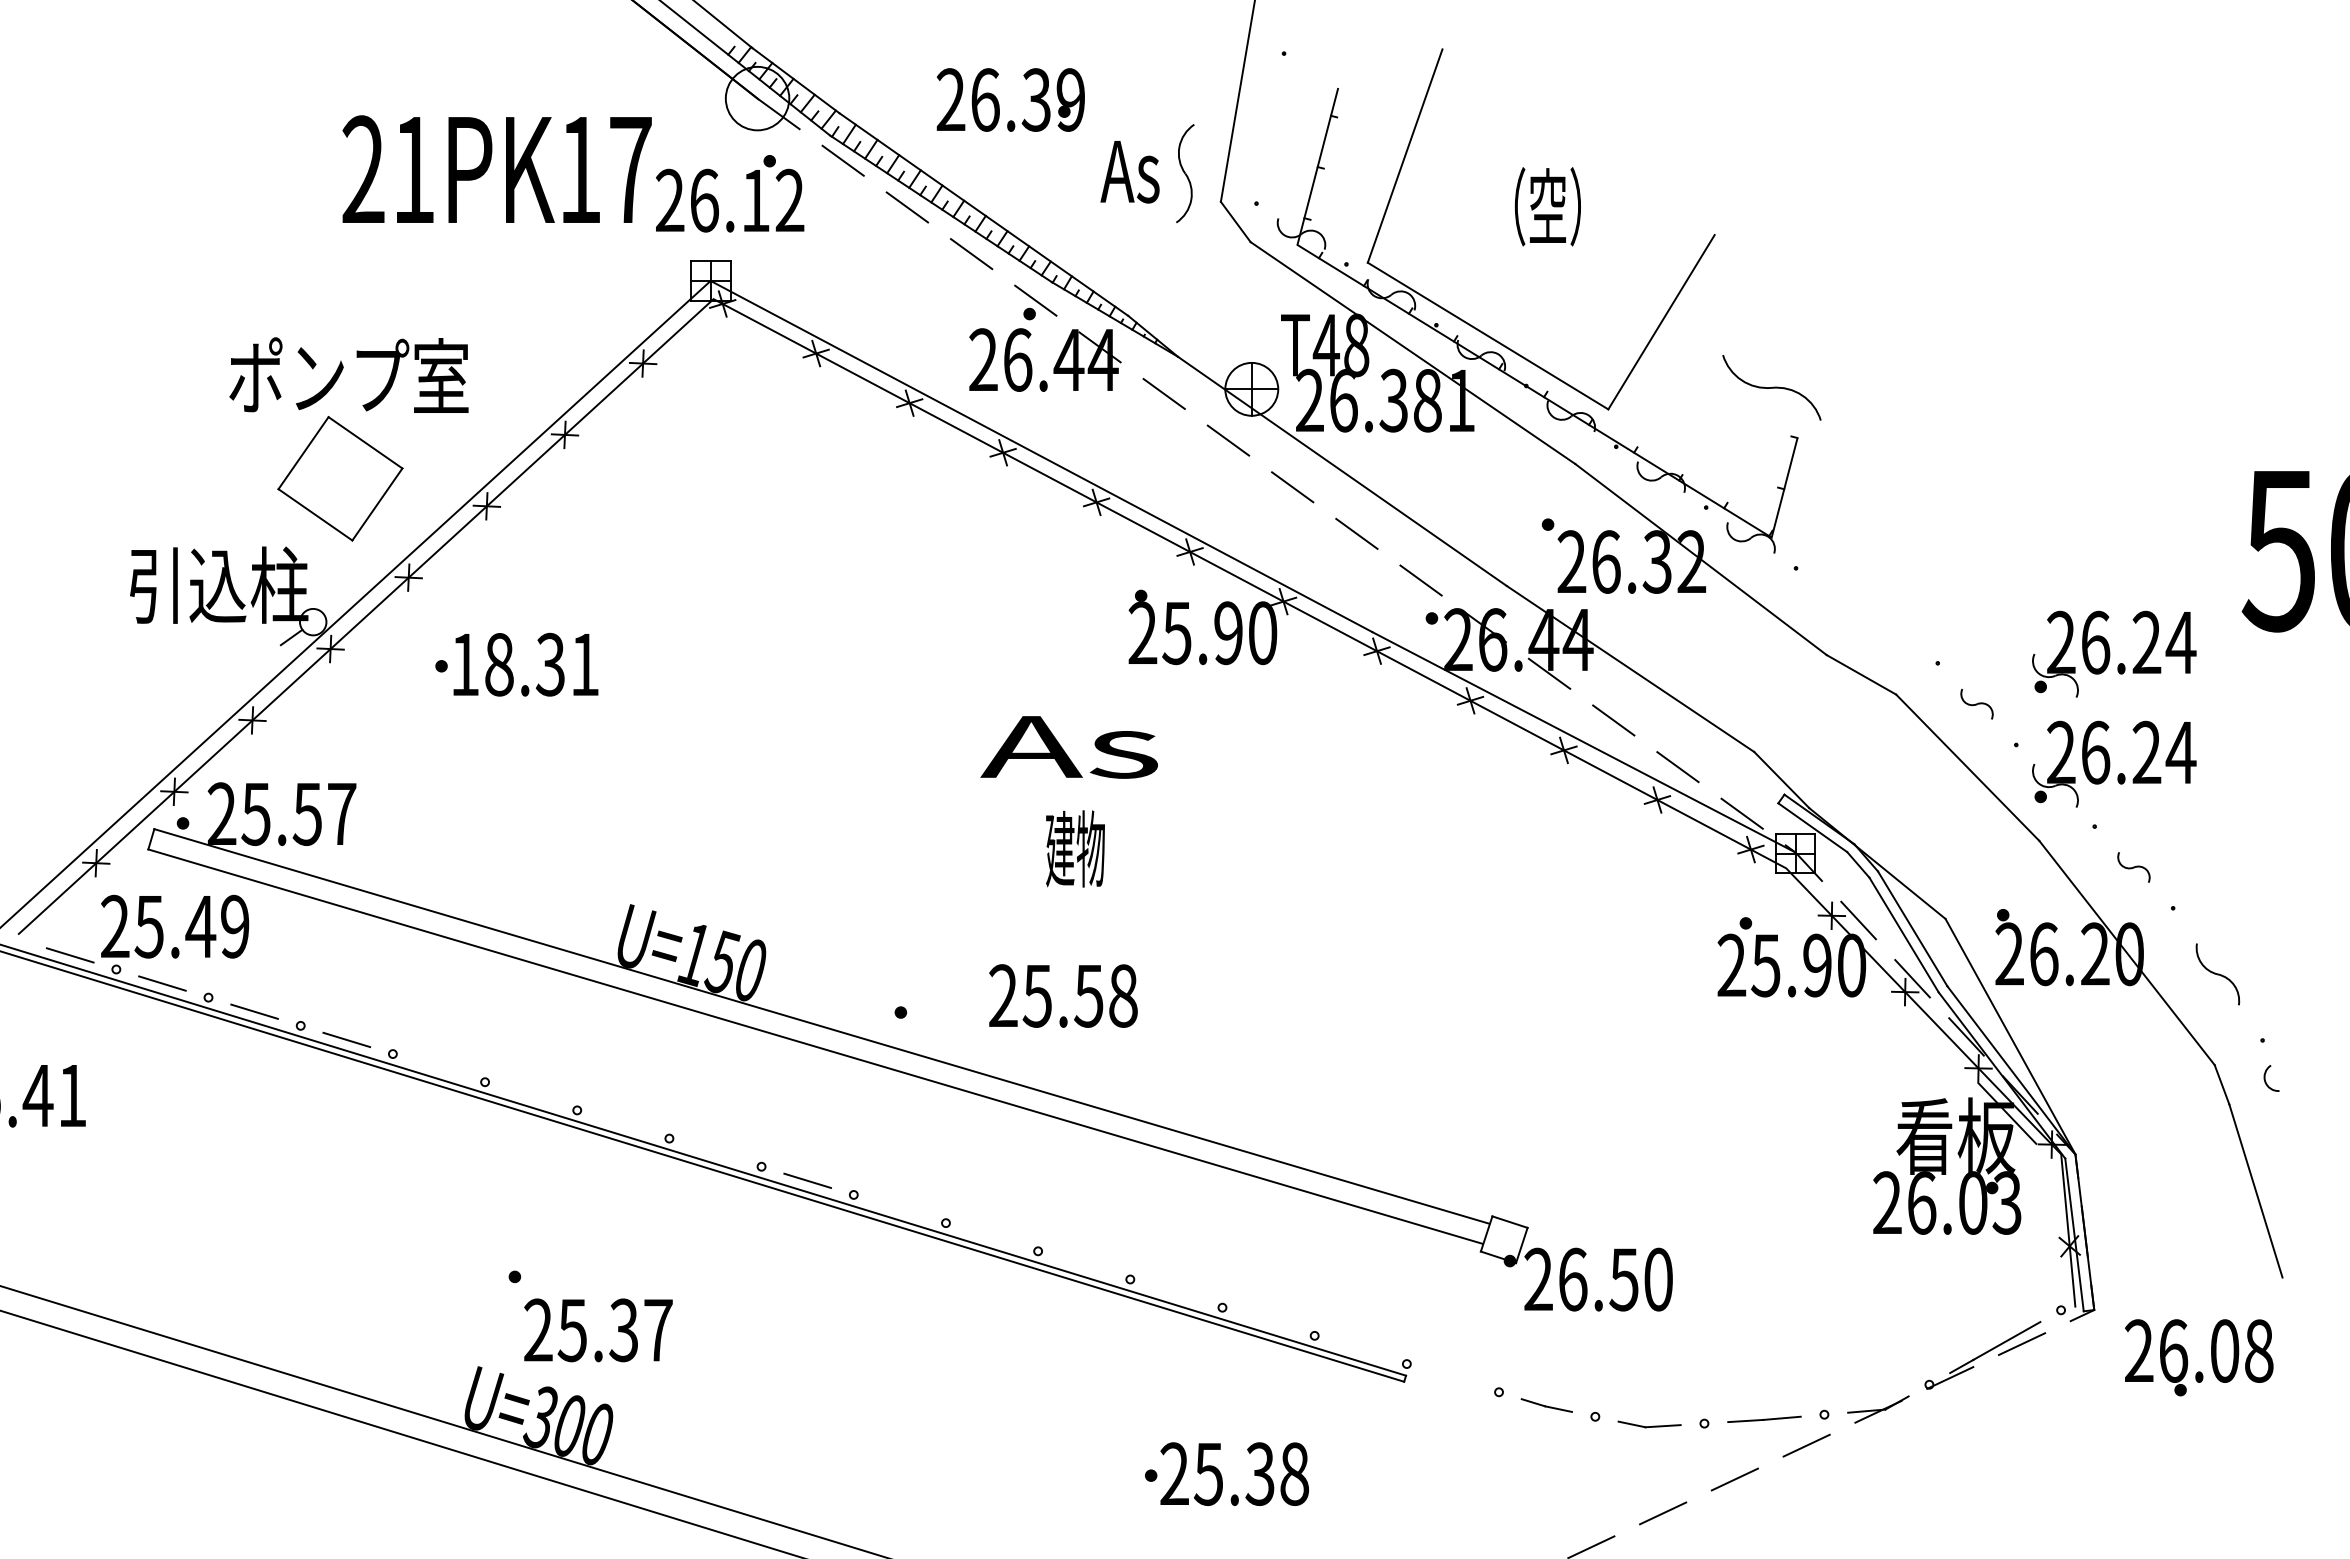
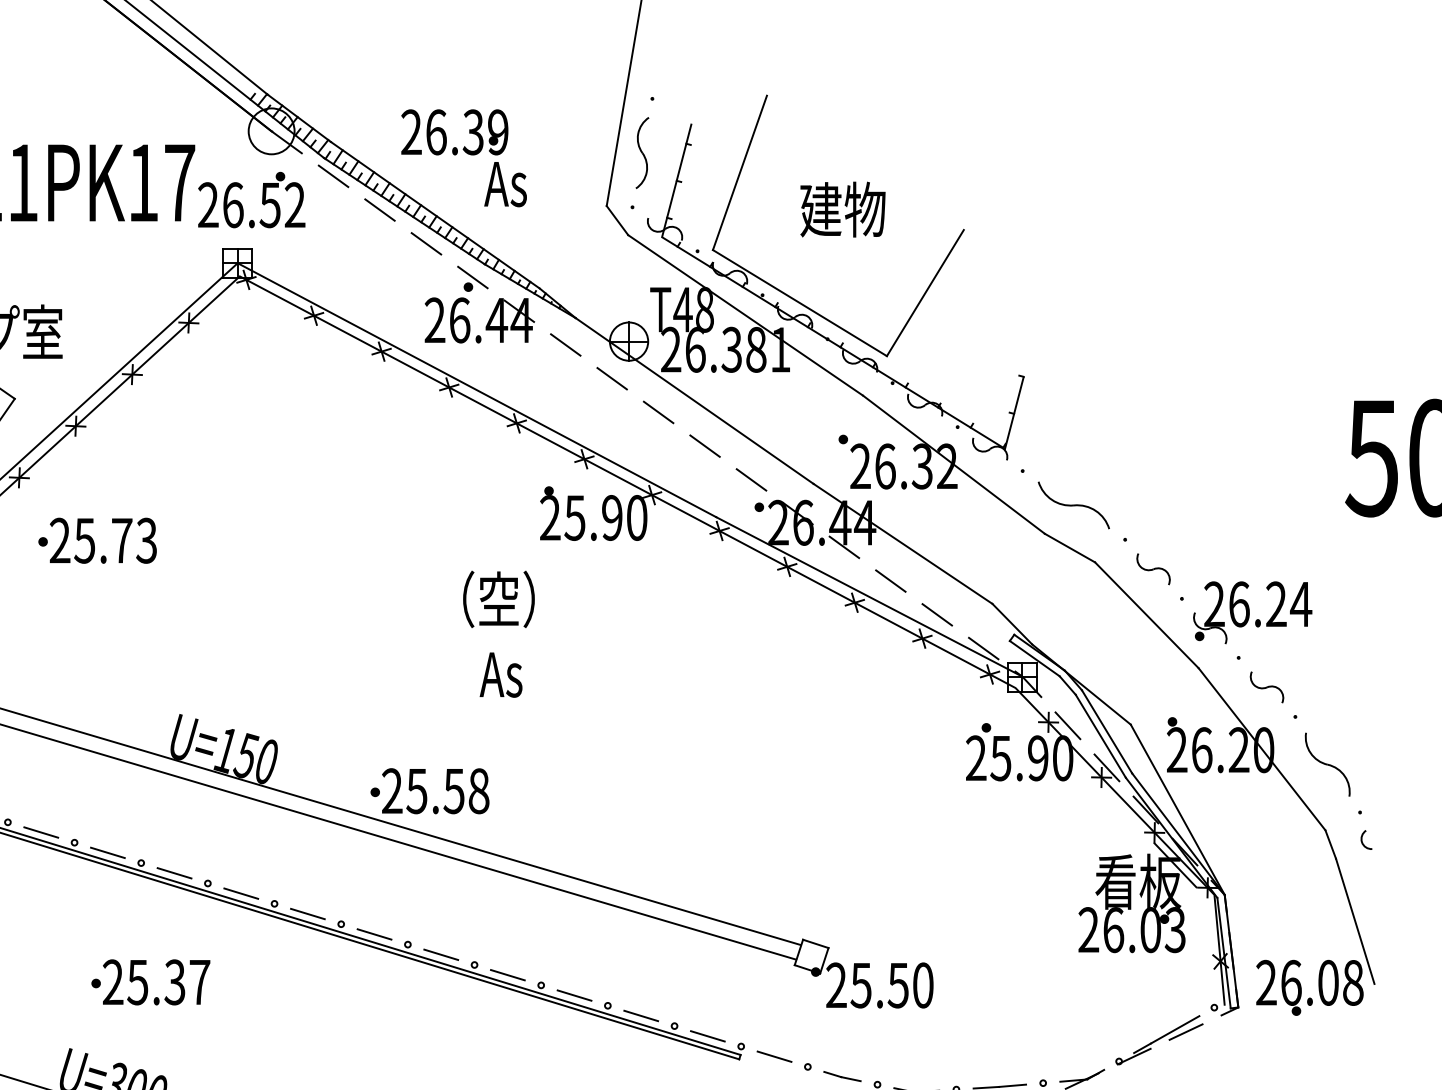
text: (1129, 172) -> (505, 184), moved
part: (1185, 173) -> (642, 152), moved
text: (754, 201) -> (269, 205), 26.12 -> 26.52
text: (1547, 206) -> (842, 209), （空） -> 建物
part: (1771, 387) -> (1073, 505), moved
part: (2114, 653) -> (1252, 532), removed
text: (524, 664) -> (103, 540), 18.31 -> 25.73
part: (1976, 704) -> (1153, 569), size x1.43
text: (1068, 745) -> (496, 599), As -> （空）
text: (1074, 848) -> (500, 673), 建物 -> As
part: (2133, 867) -> (1266, 687), size x1.43
part: (2217, 974) -> (1327, 764), size x1.43
text: (1063, 995) -> (435, 790), moved
line: (438, 1067) -> (40, 832), added
line: (530, 1096) -> (107, 853), added
line: (623, 1124) -> (174, 873), added
line: (715, 1152) -> (241, 893), added
line: (899, 1208) -> (374, 934), added
line: (991, 1237) -> (440, 955), added
line: (1083, 1265) -> (507, 975), added
text: (1572, 1279) -> (861, 985), 26.50 -> 25.50
line: (1176, 1293) -> (574, 995), added
line: (1268, 1321) -> (641, 1015), added
text: (598, 1330) -> (156, 982), moved
line: (1360, 1349) -> (707, 1036), added
part: (2188, 1361) -> (1302, 990), moved
line: (1452, 1378) -> (774, 1056), added

